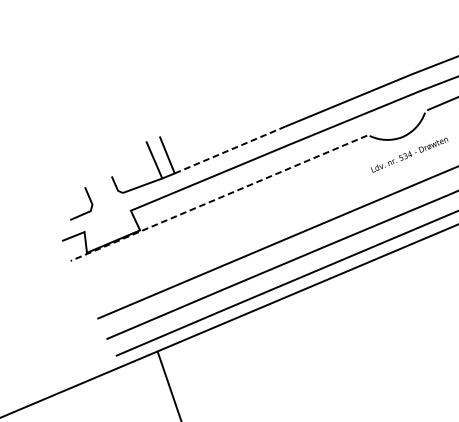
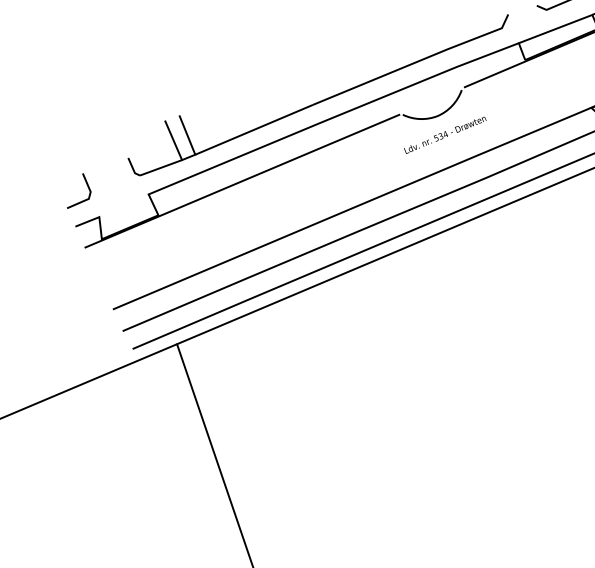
line: (230, 149) -> (254, 129), dashed -> solid
line: (219, 198) -> (242, 181), dashed -> solid
line: (89, 200) -> (87, 187), moved

